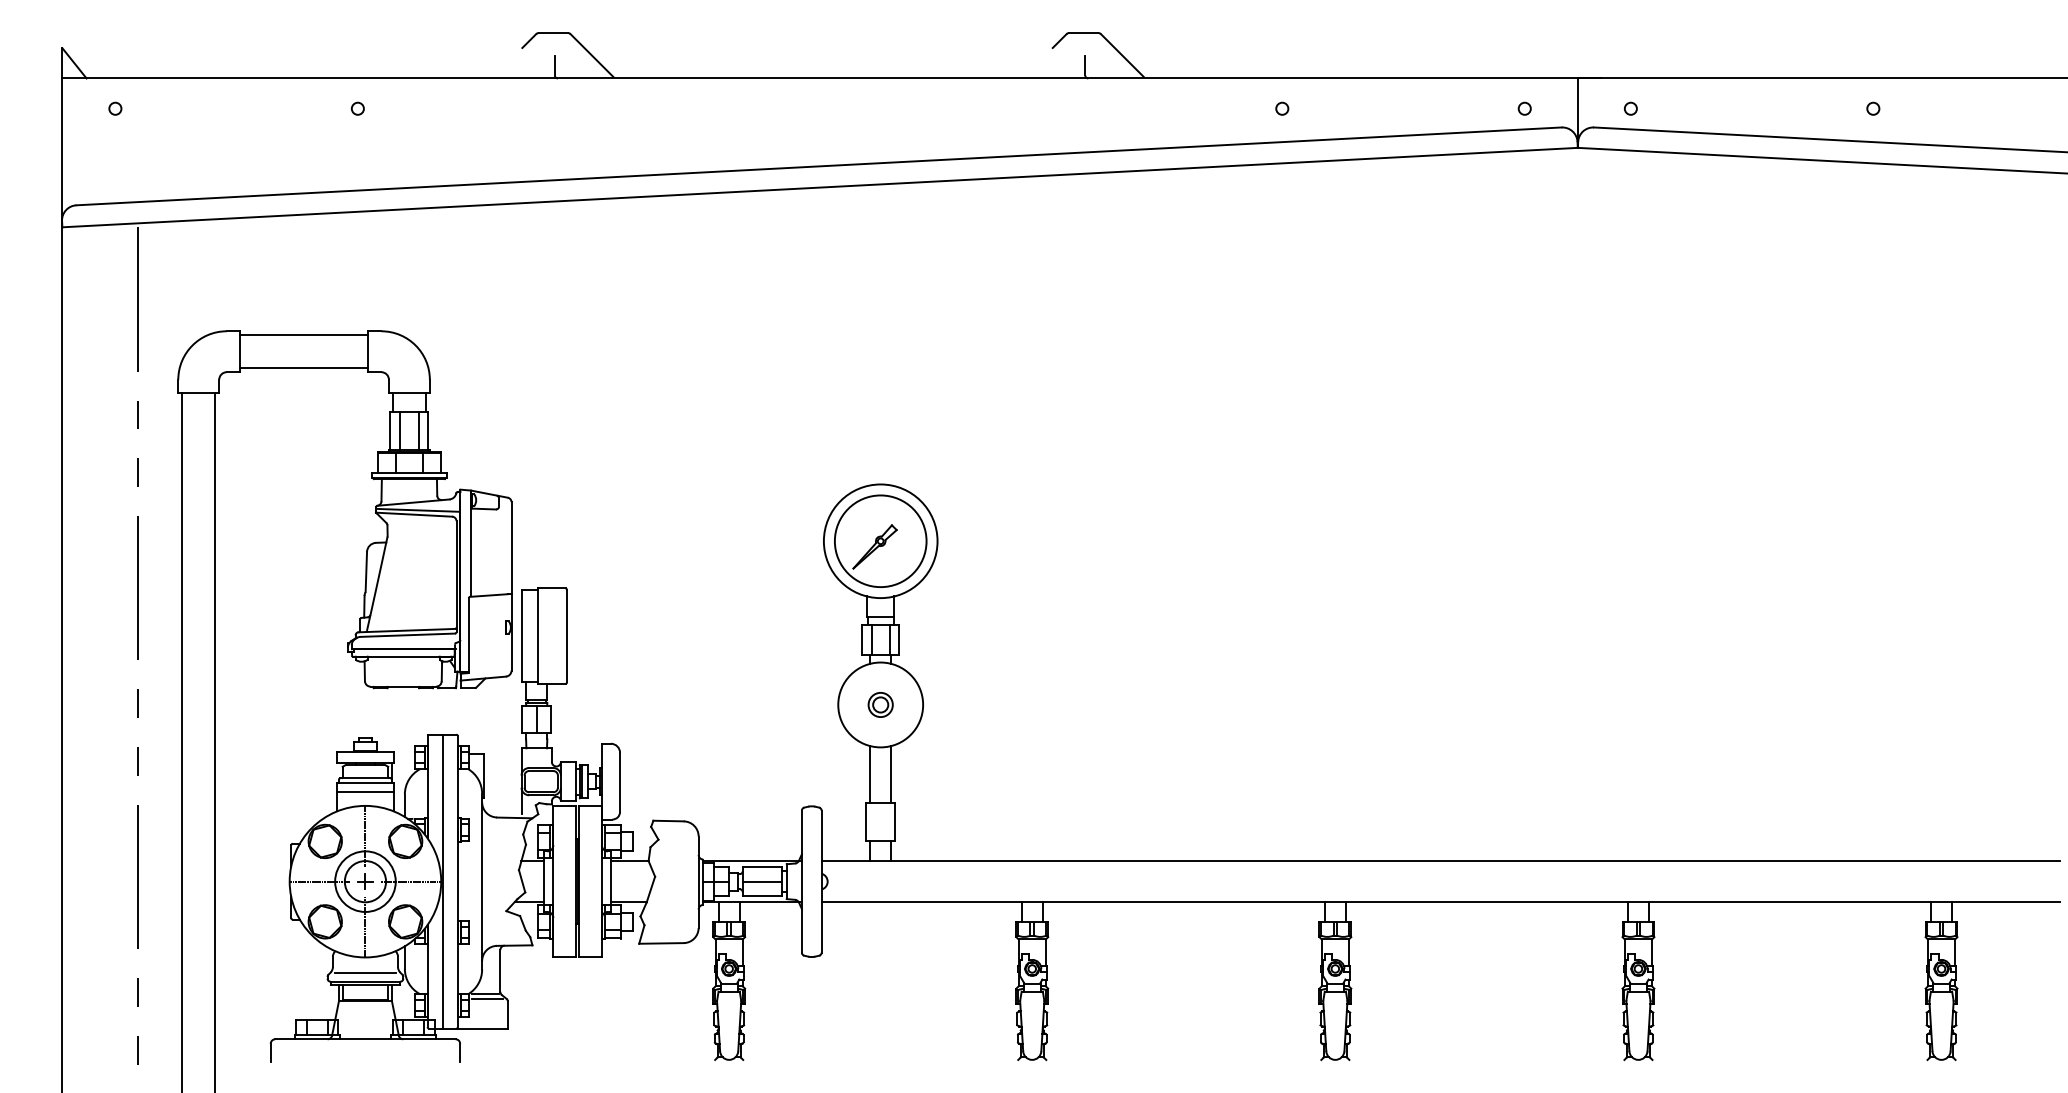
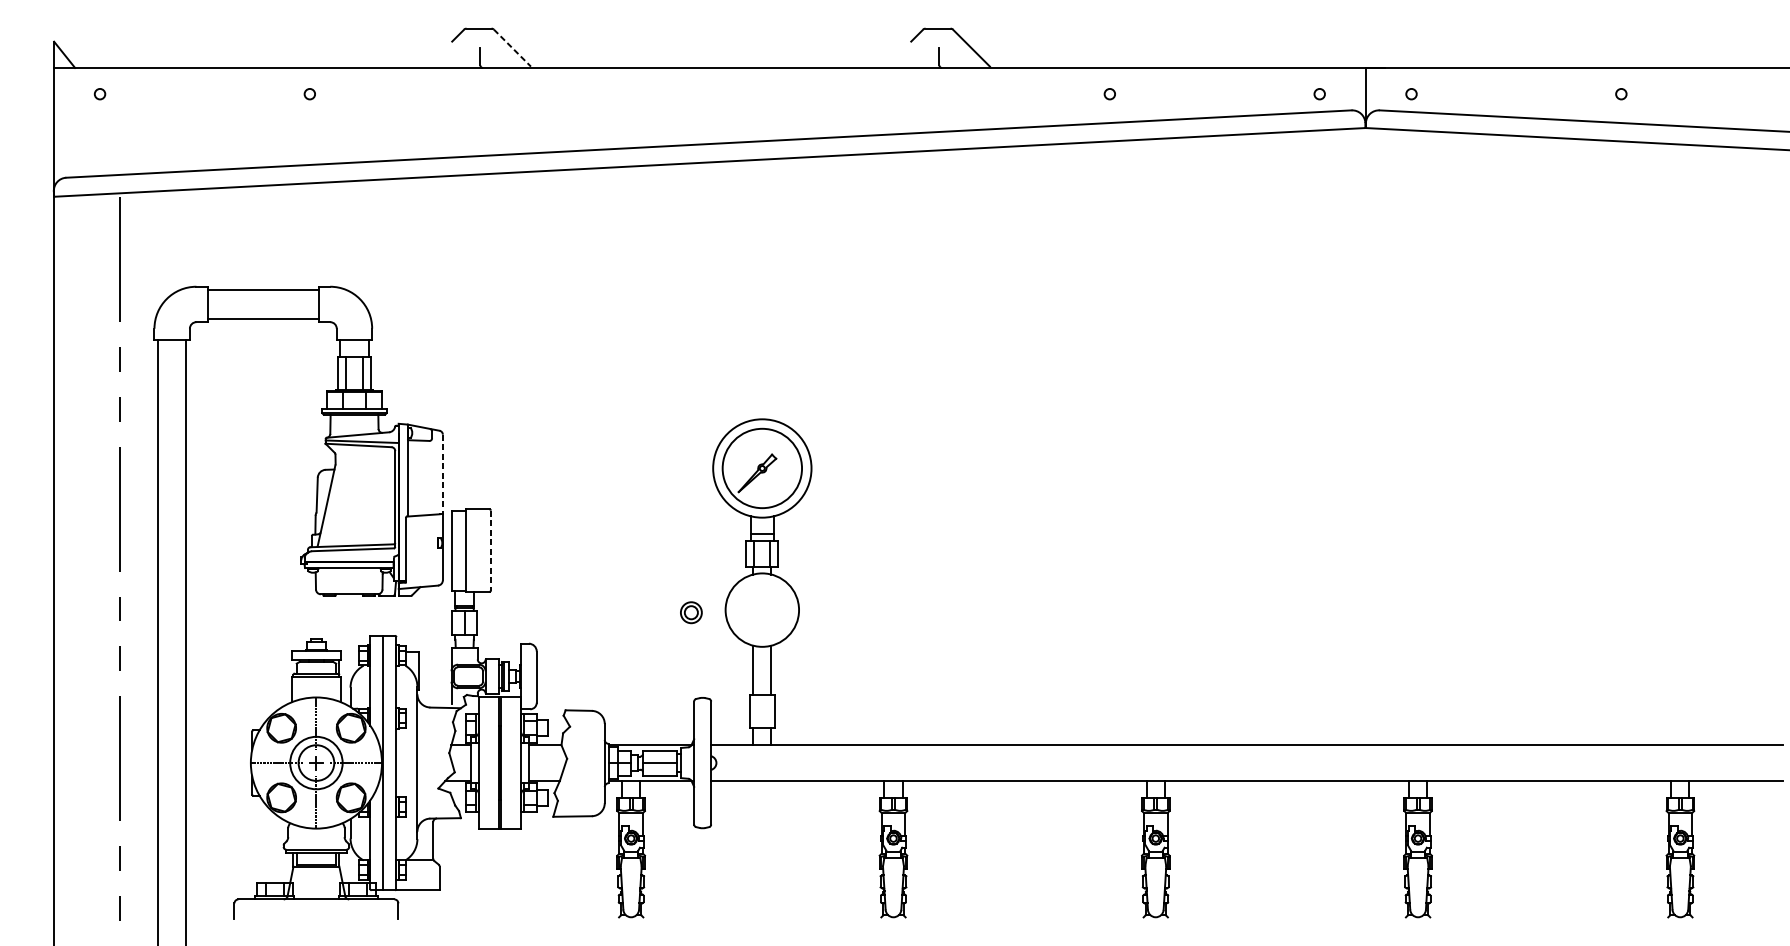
line: (592, 55) -> (512, 48), solid -> dashed
line: (511, 547) -> (442, 473), solid -> dashed
line: (567, 636) -> (491, 550), solid -> dashed
part: (880, 704) -> (691, 612), moved
line: (365, 791) -> (316, 685), removed
line: (365, 972) -> (316, 841), removed
line: (486, 998) -> (421, 864), removed

